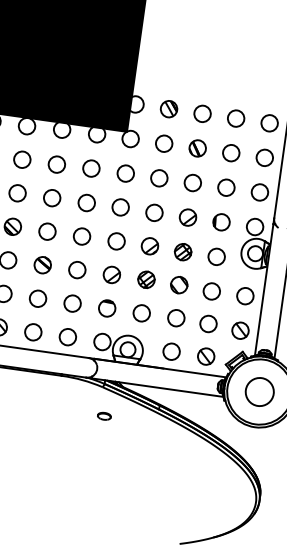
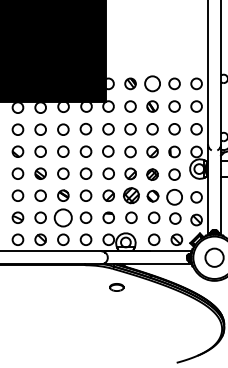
circle: (202, 113) -> (152, 83), size x1.4
part: (146, 279) -> (131, 195), size x1.4
circle: (211, 291) -> (174, 197), size x1.4
circle: (38, 298) -> (63, 217), size x1.6
part: (104, 416) -> (116, 287), size x1.6

